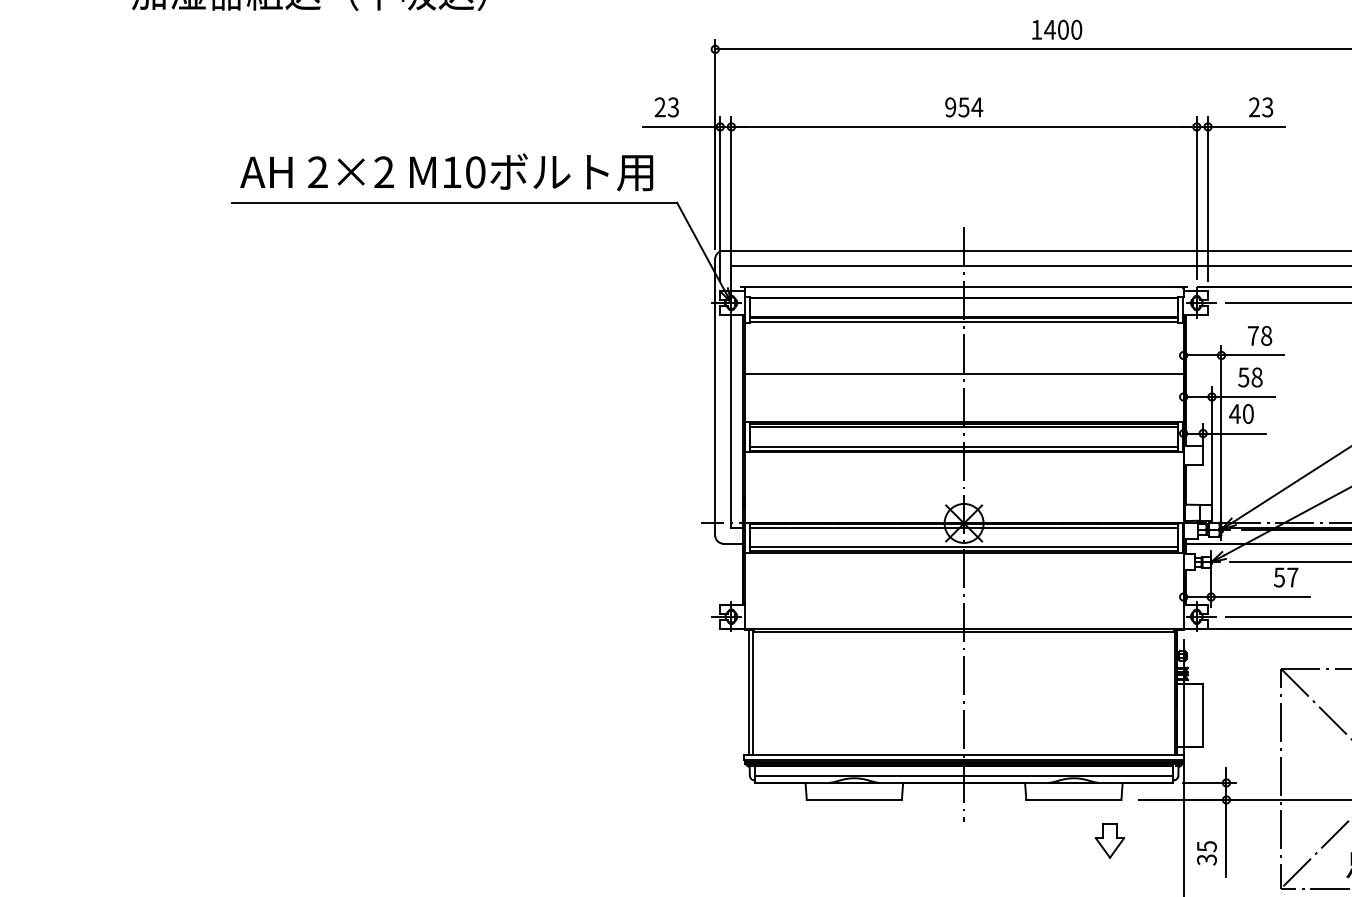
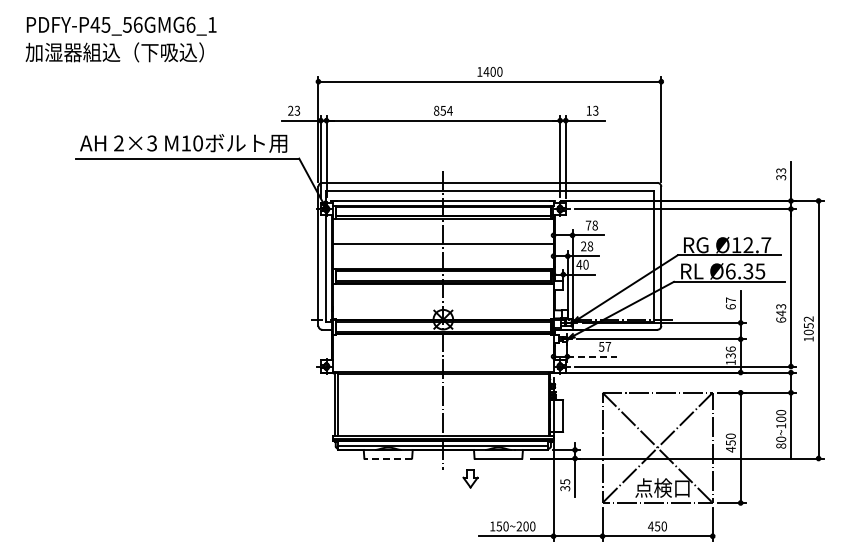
text: (950, 106) -> (436, 110), 954 -> 854
text: (1253, 106) -> (588, 110), 23 -> 13
text: (384, 172) -> (152, 143), 2×2 -> 2×3
text: (1243, 377) -> (583, 246), 58 -> 28
line: (1261, 596) -> (592, 356), solid -> dashed
line: (854, 799) -> (388, 458), solid -> dashed
part: (1109, 839) -> (470, 478), moved

